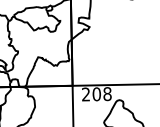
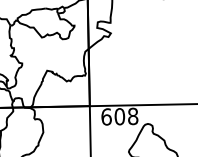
text: (86, 94) -> (106, 116), 208 -> 608

